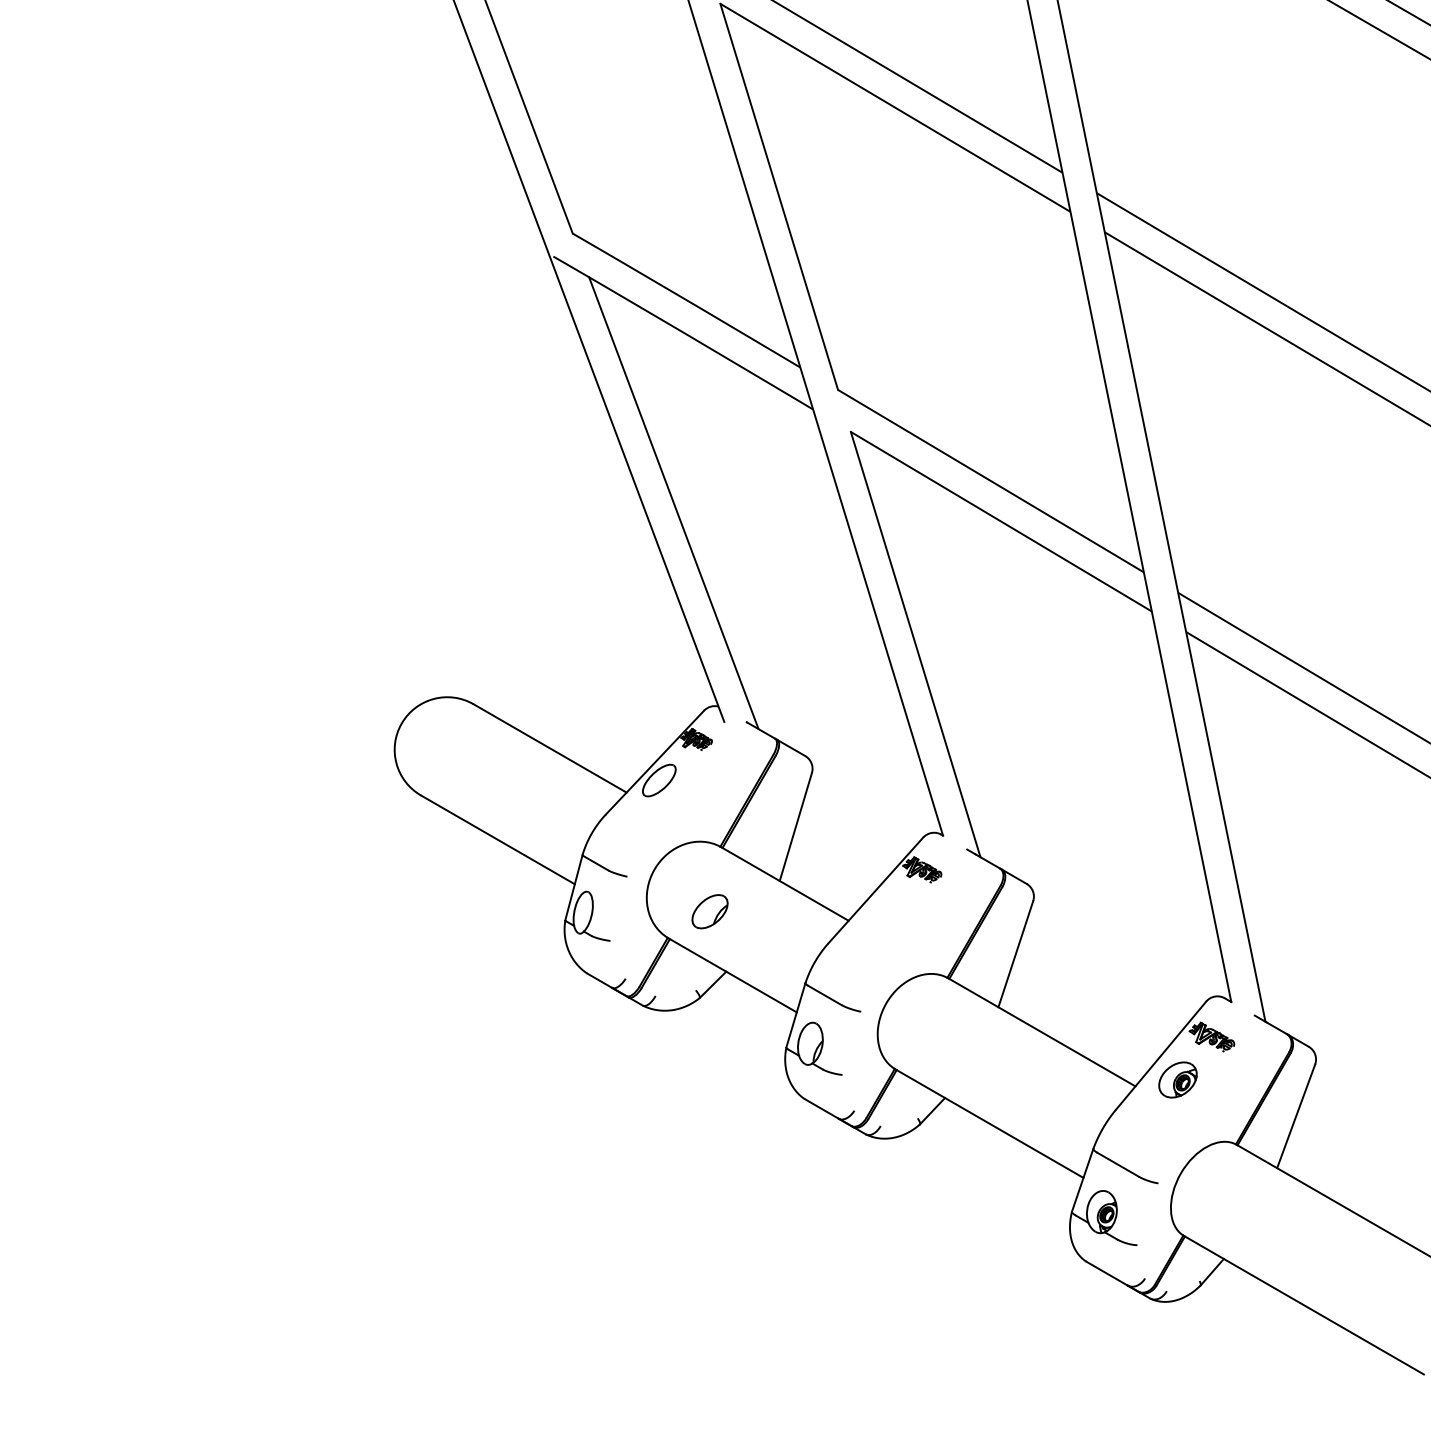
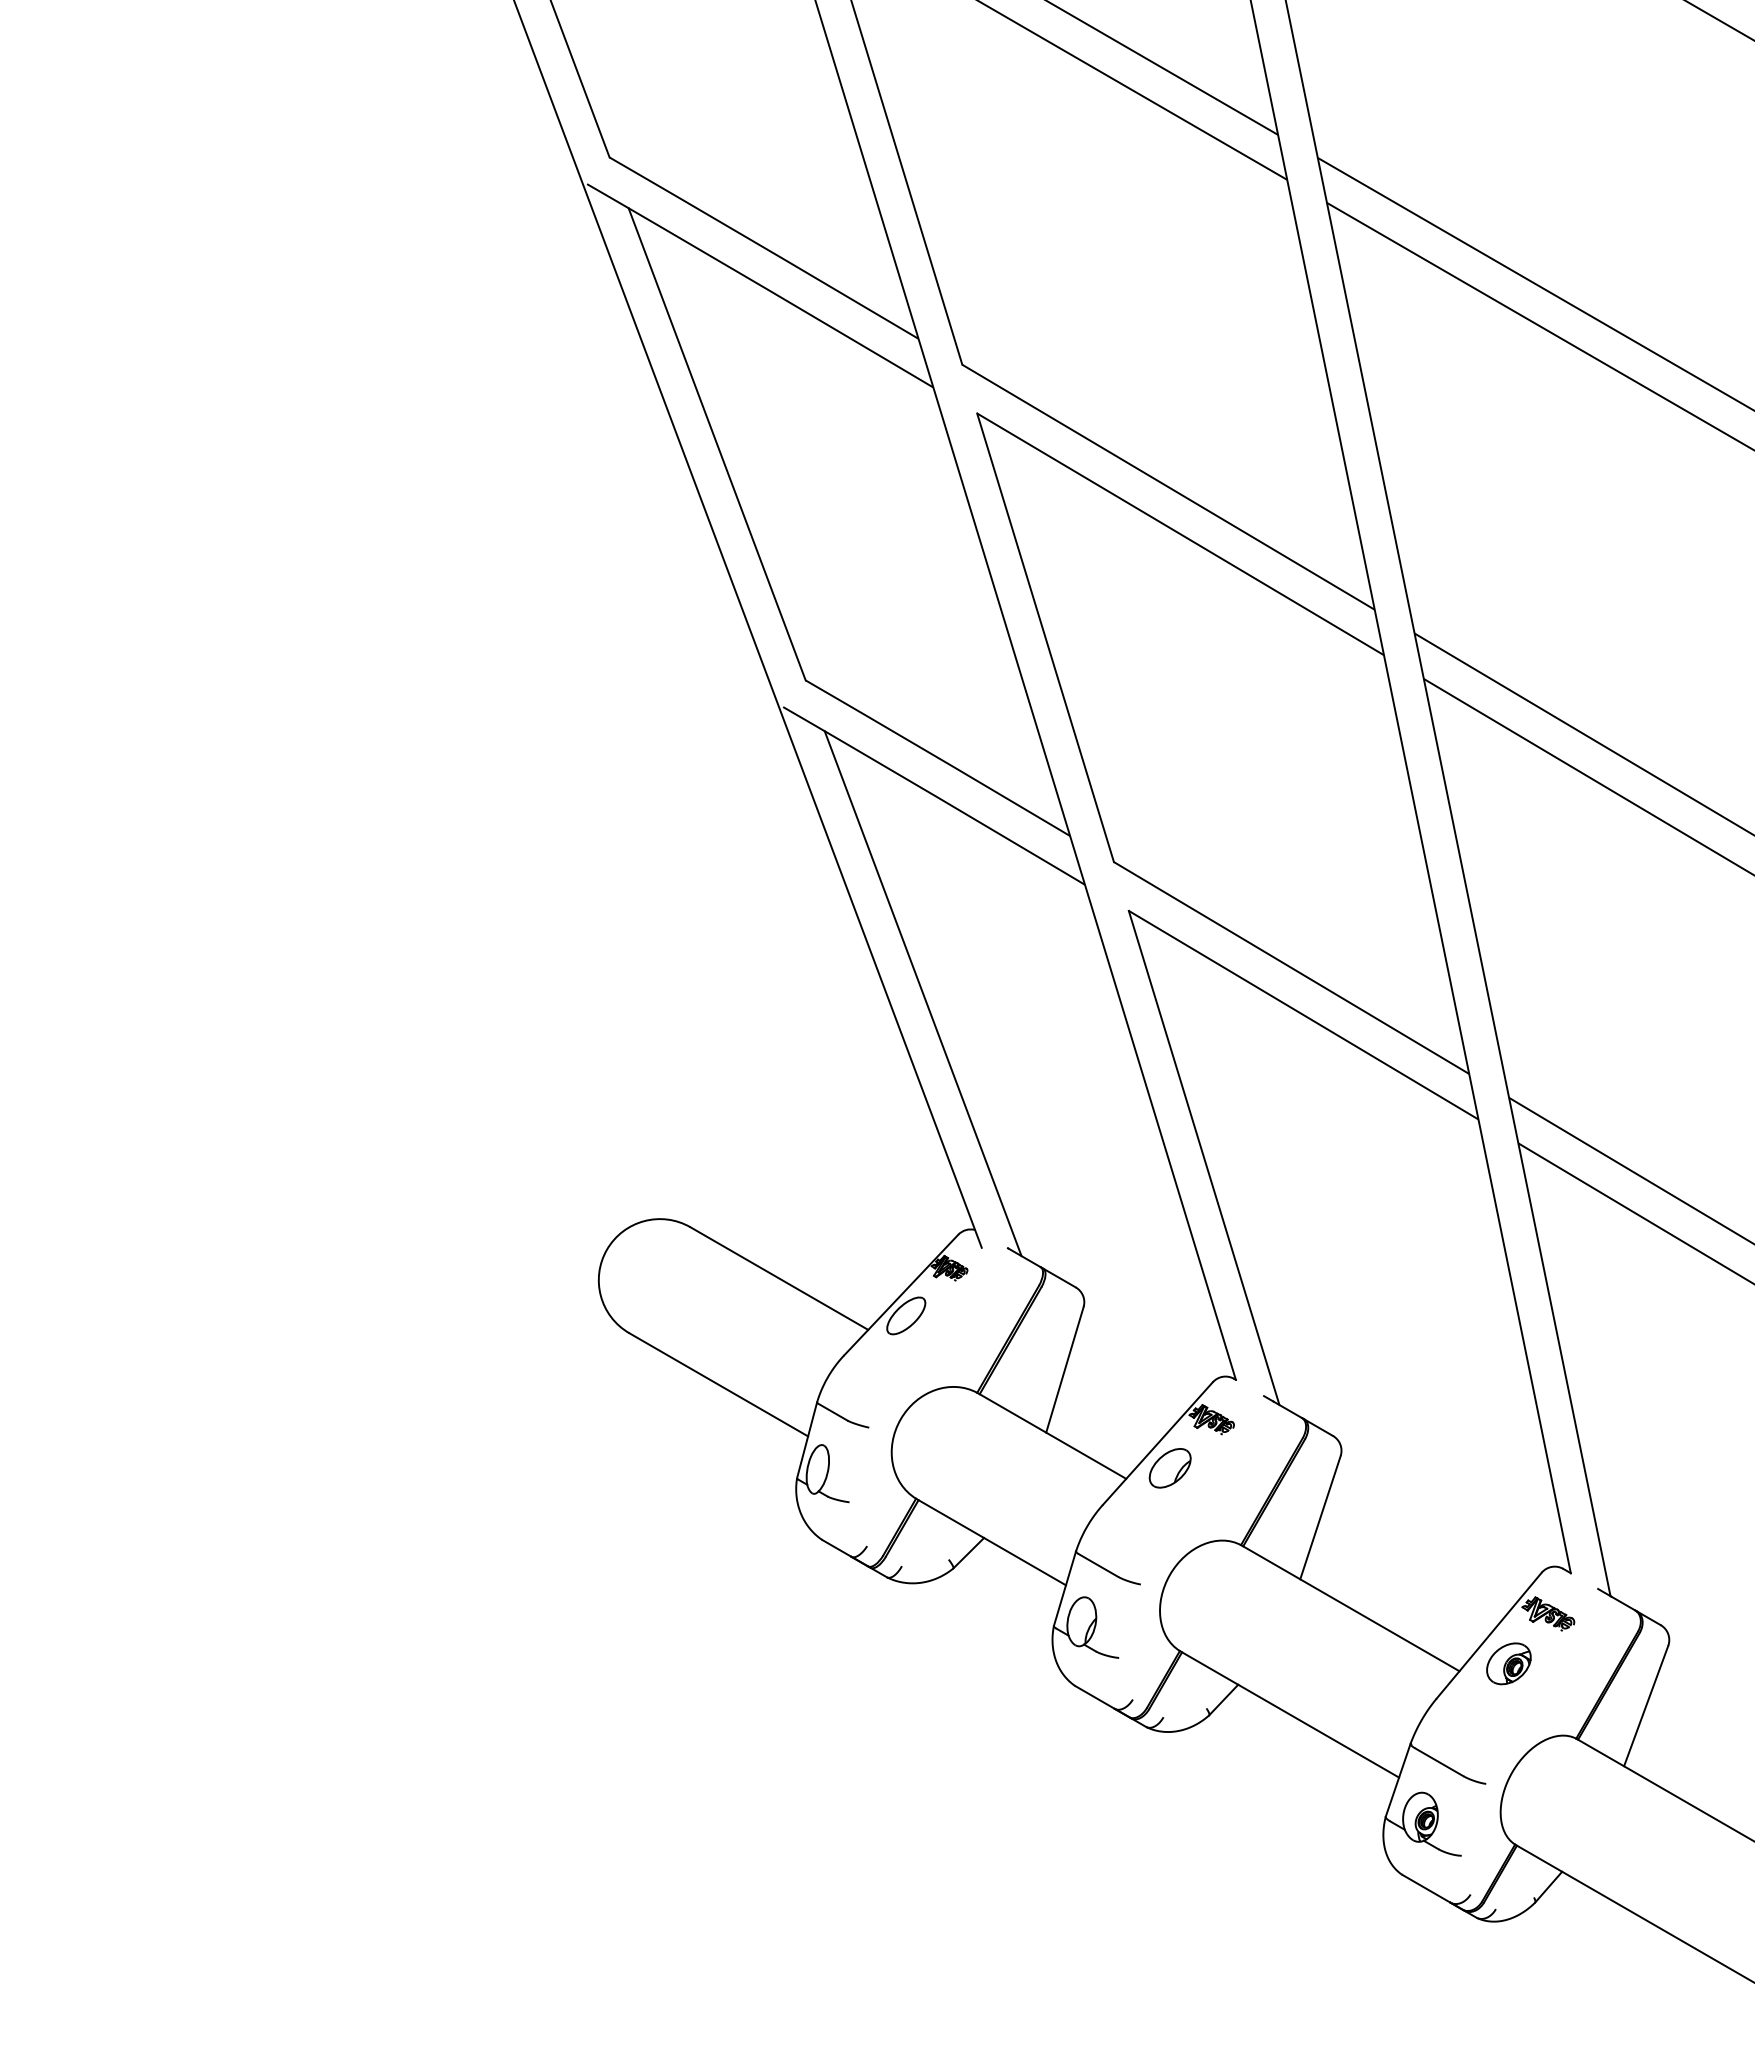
part: (709, 911) -> (1169, 1468), moved

